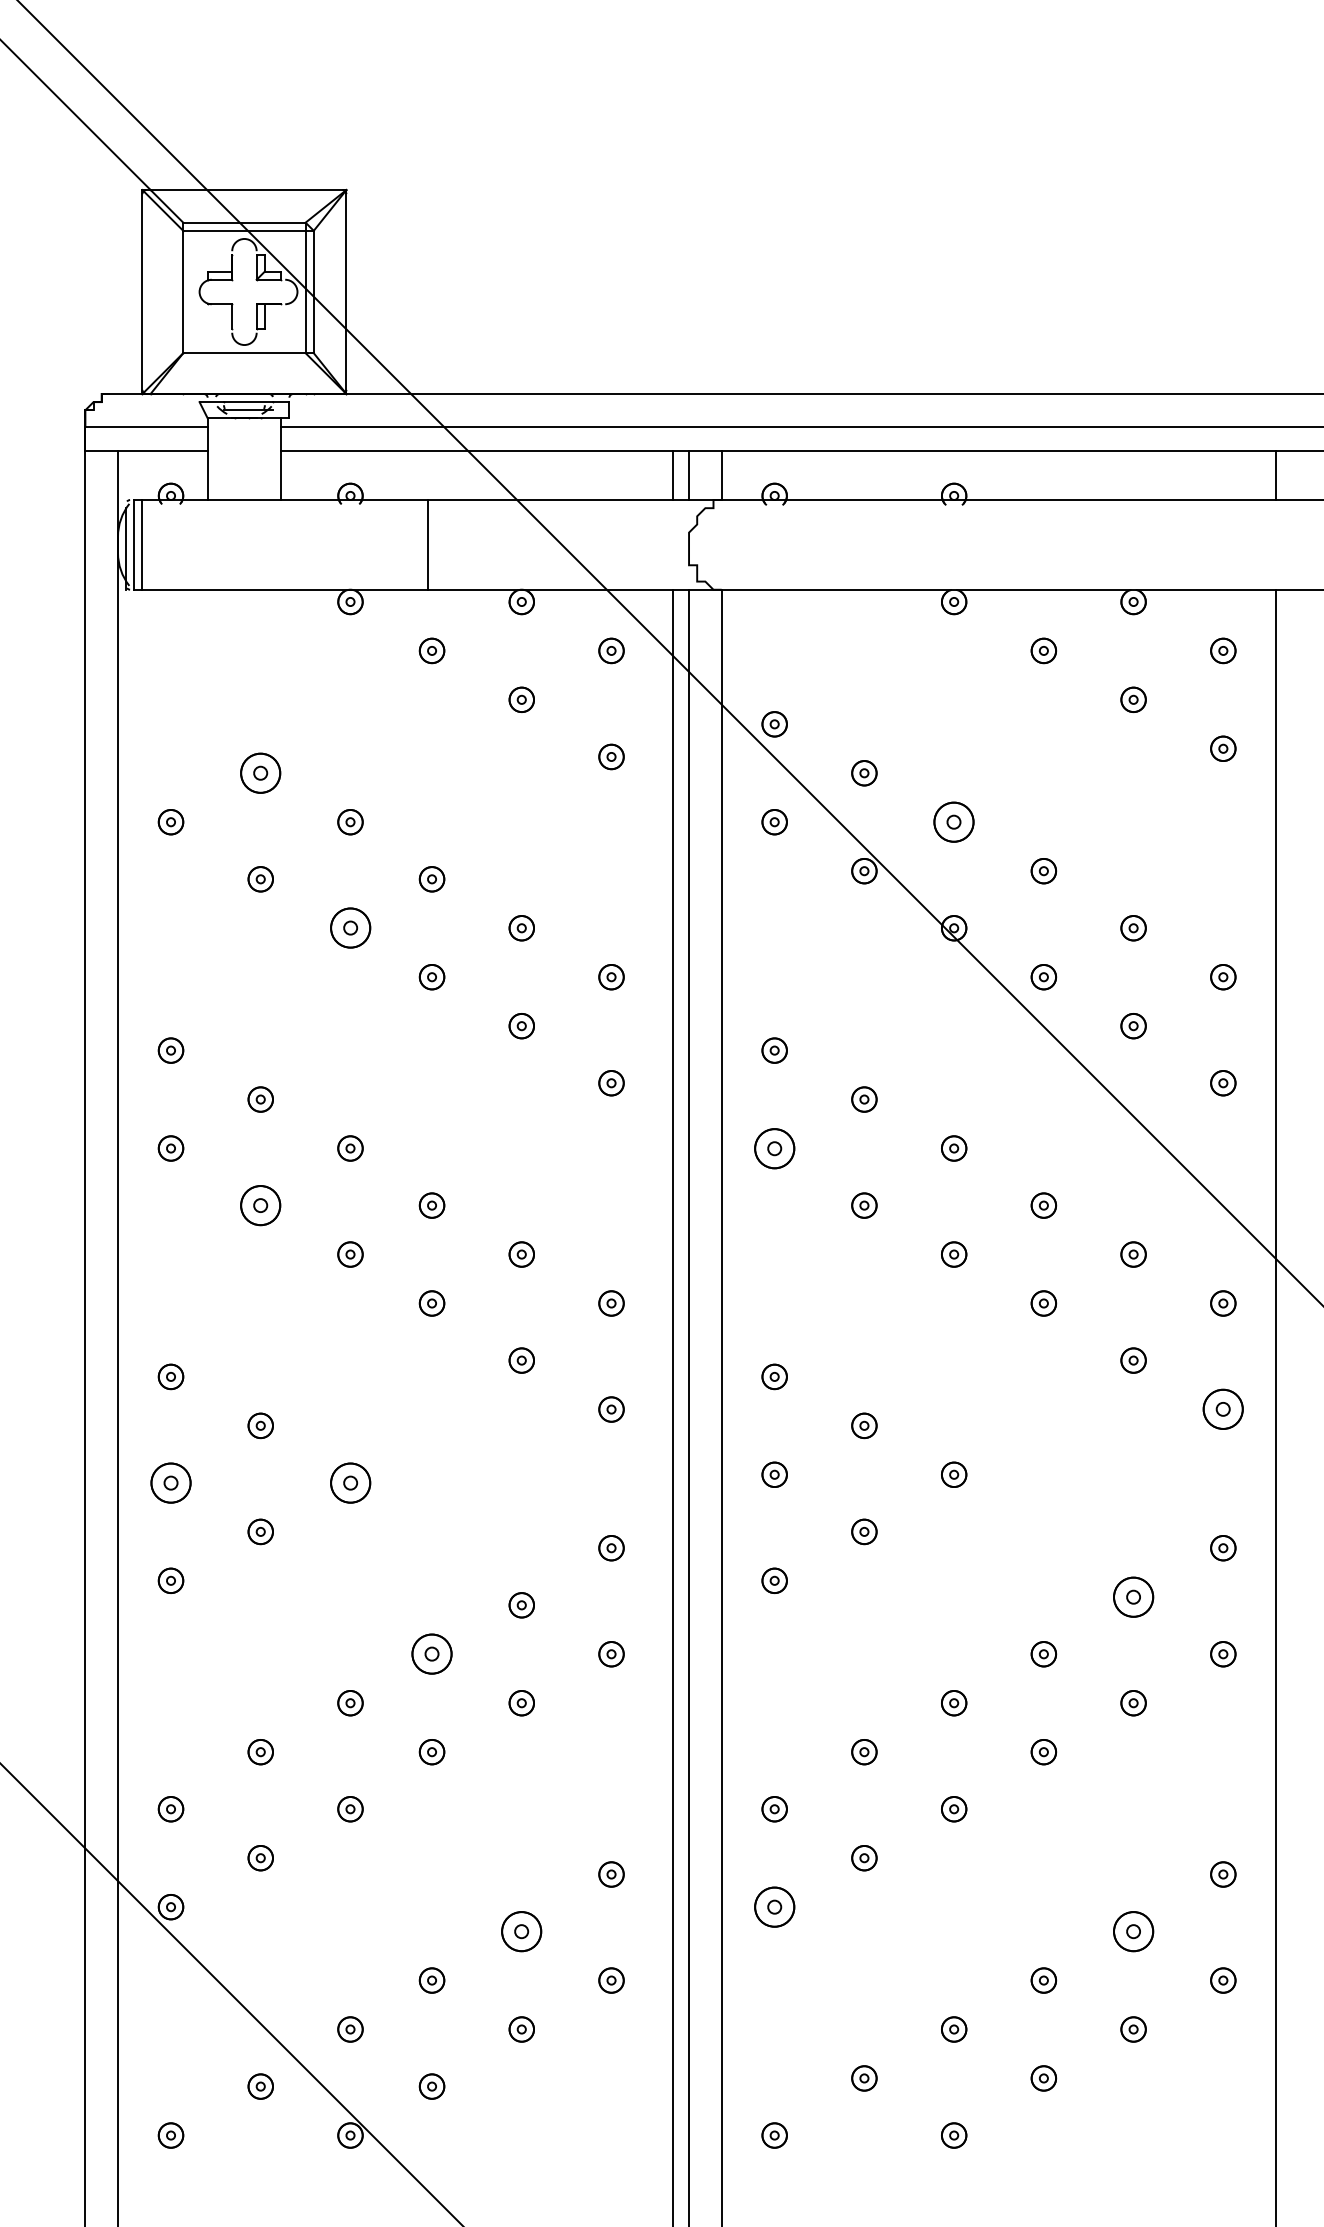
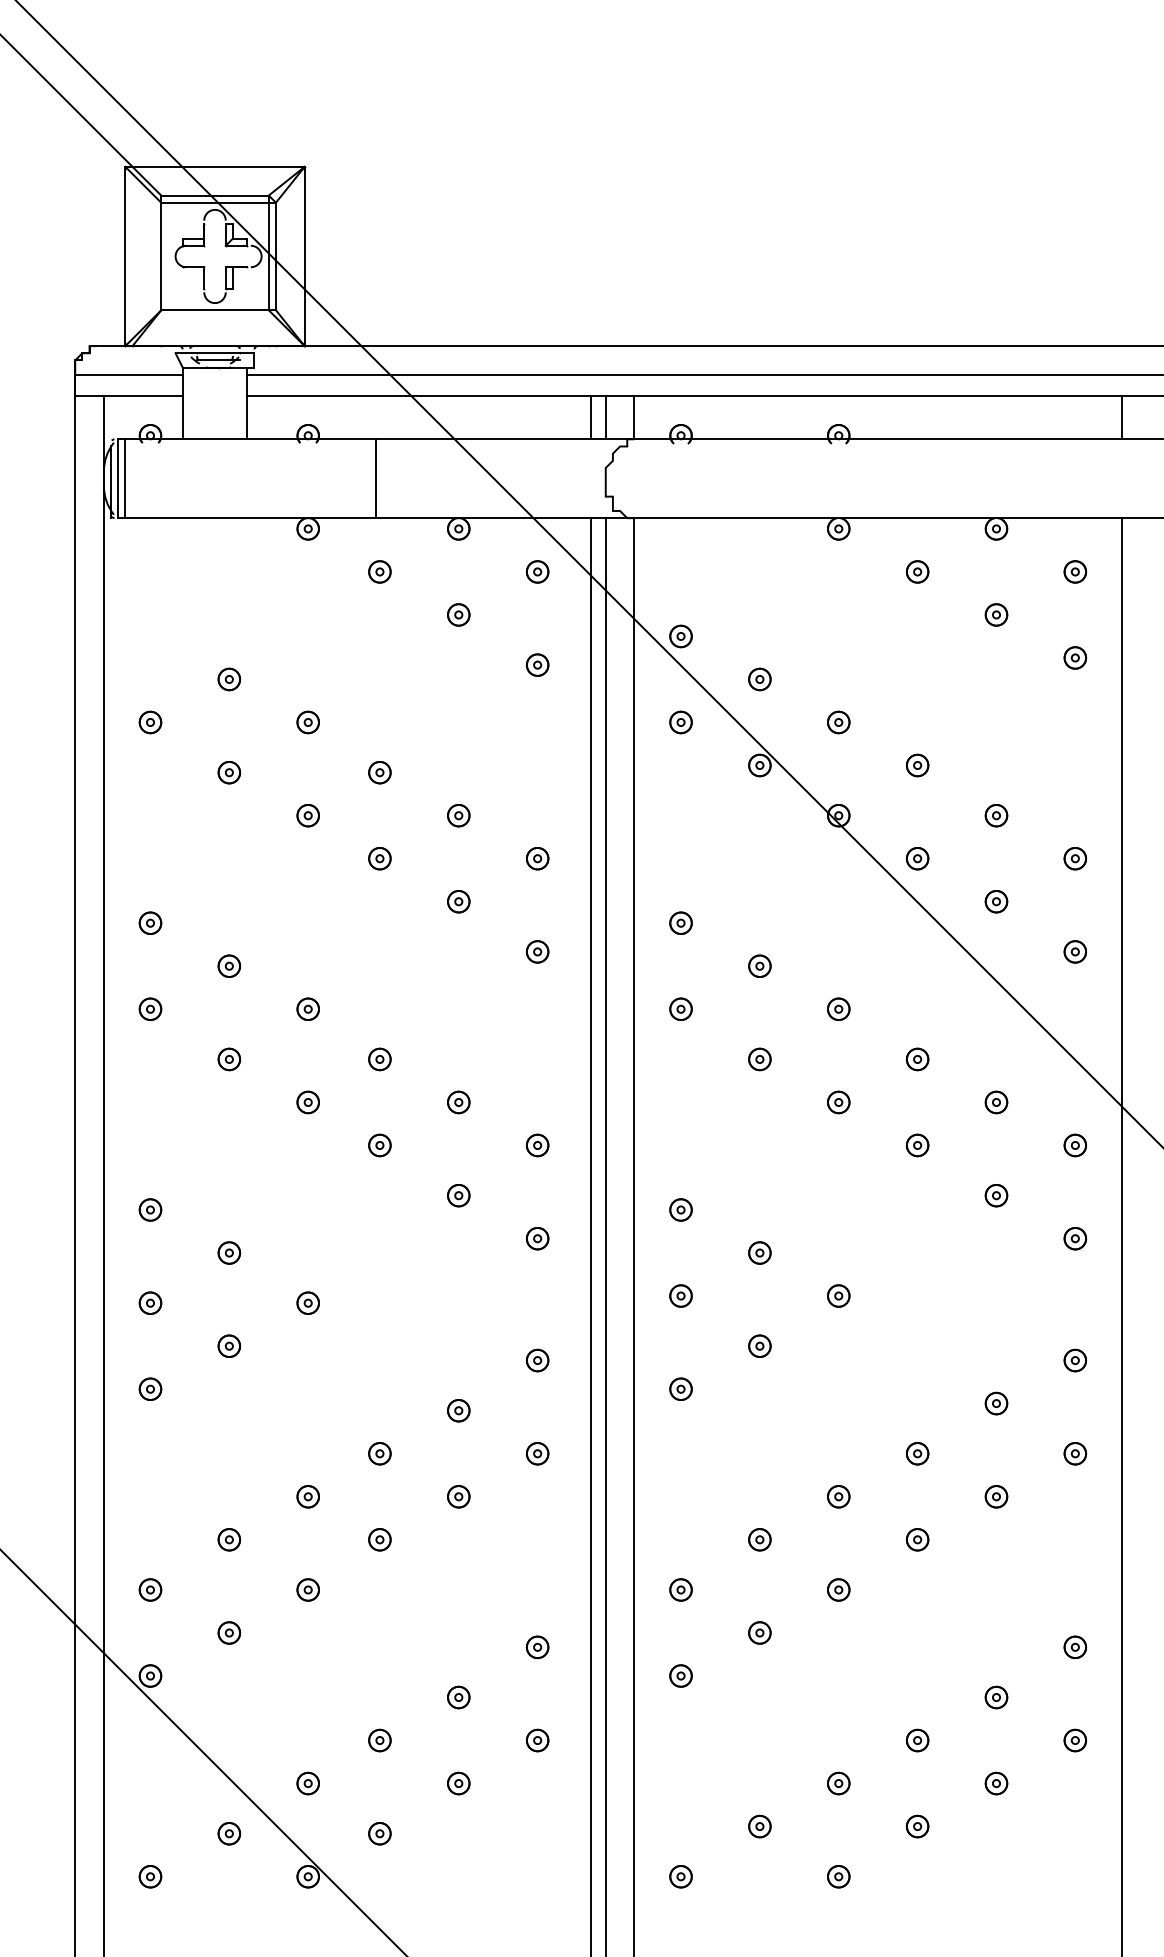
part: (260, 773) -> (229, 679), size x0.62
part: (953, 822) -> (838, 722), size x0.62
part: (349, 928) -> (307, 815), size x0.62
part: (774, 1147) -> (680, 1008), size x0.62
part: (260, 1205) -> (229, 1059), size x0.62
part: (1223, 1409) -> (1075, 1238), size x0.62
part: (171, 1482) -> (150, 1302), size x0.62
part: (349, 1482) -> (307, 1302), size x0.62
part: (1133, 1597) -> (996, 1403), size x0.62
part: (431, 1653) -> (379, 1453), size x0.62
part: (774, 1906) -> (680, 1675), size x0.62
part: (521, 1931) -> (458, 1697), size x0.62
part: (1133, 1931) -> (996, 1697), size x0.62

